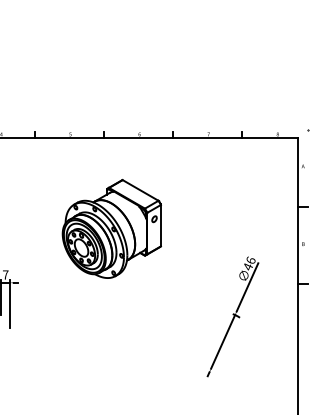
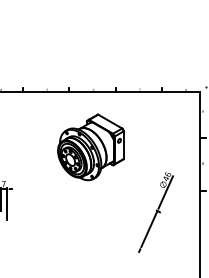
part: (111, 229) -> (90, 147), moved

